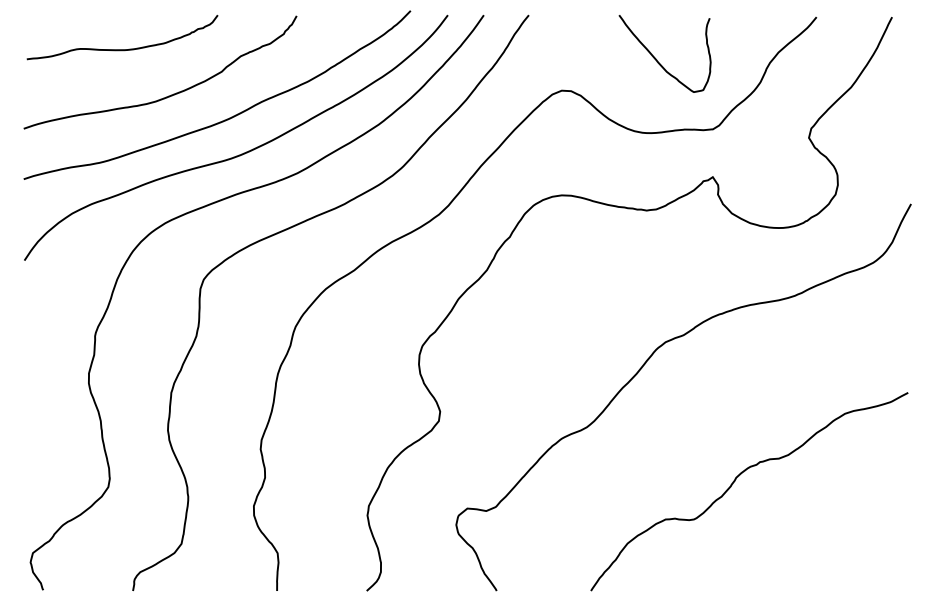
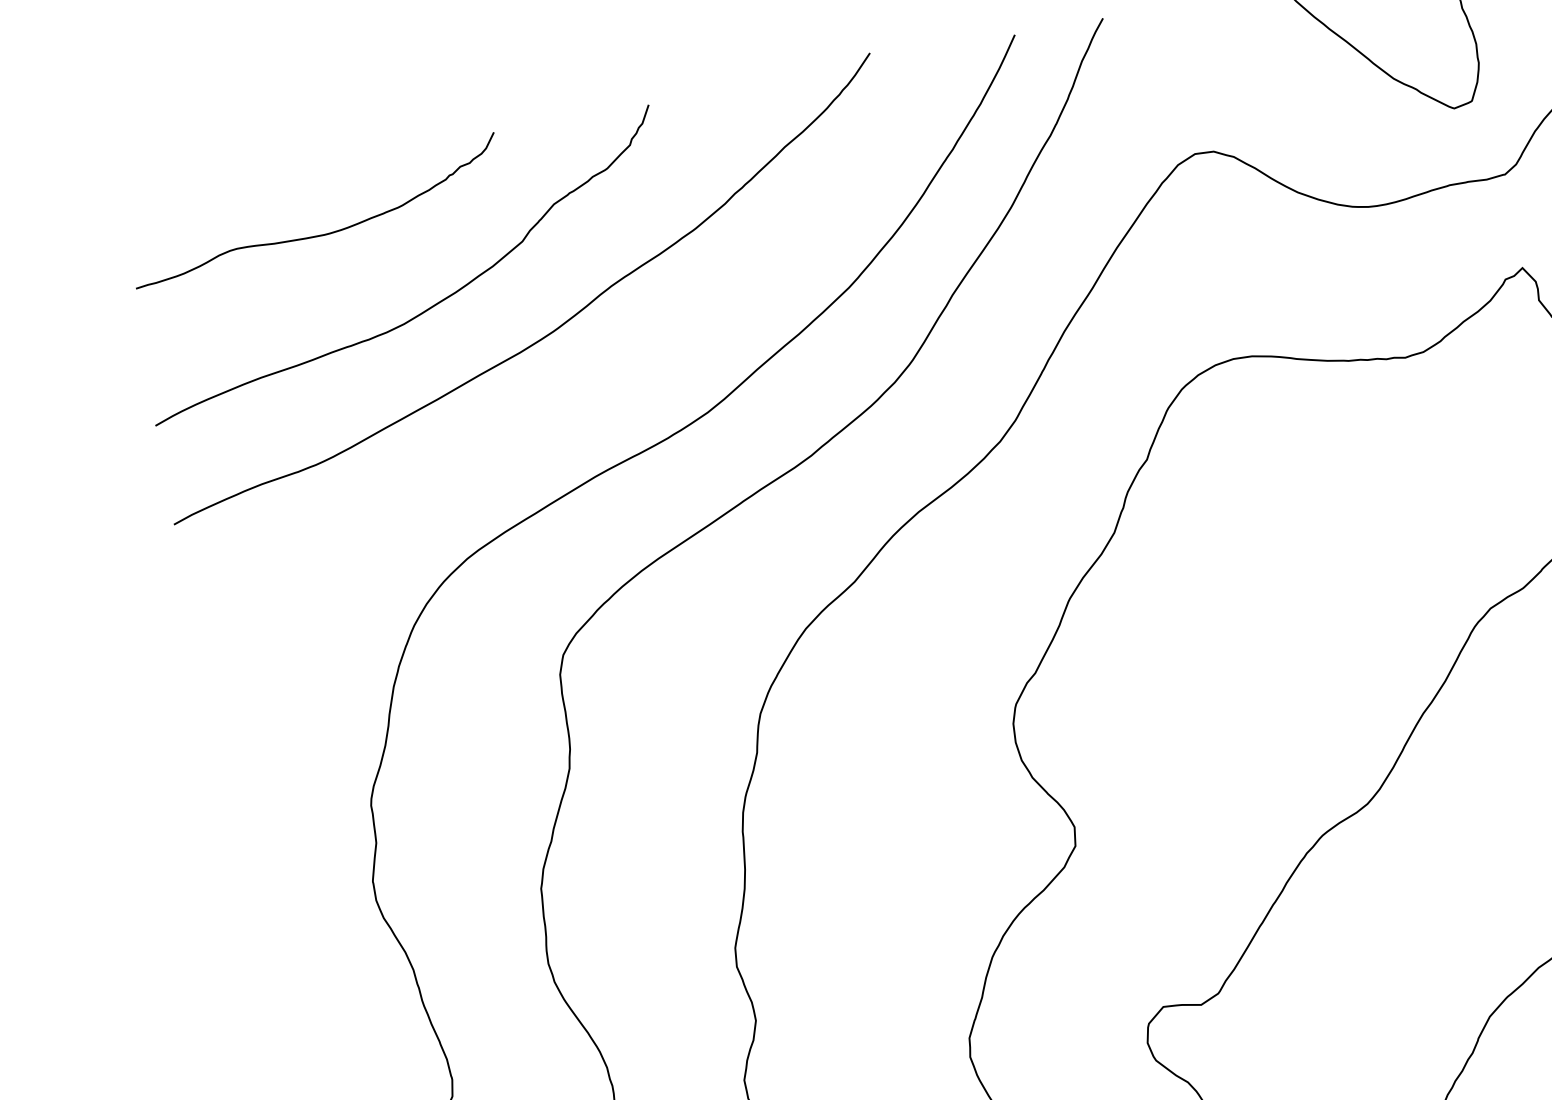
curve: (243, 152) -> (594, 391), removed

